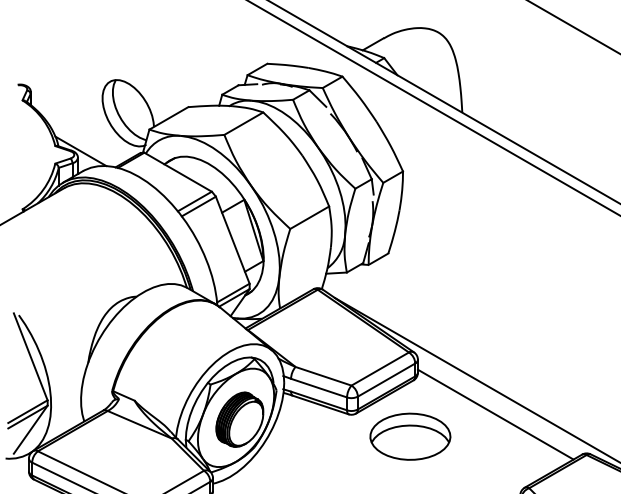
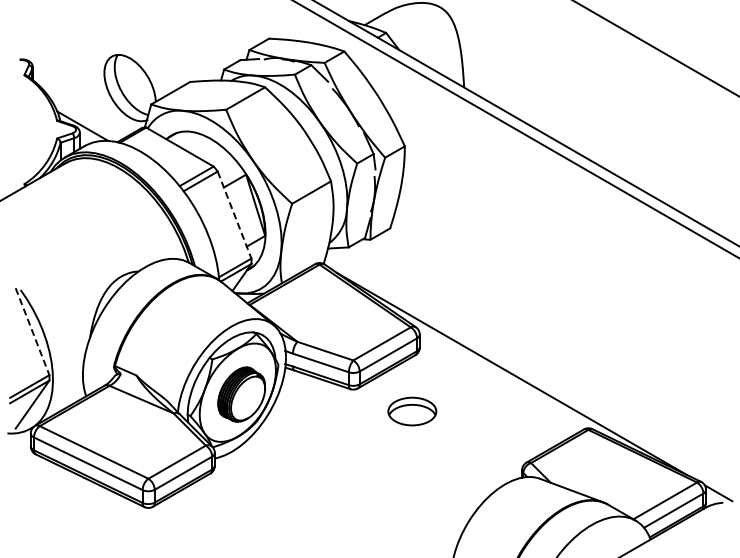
line: (232, 240) -> (234, 215), solid -> dashed
line: (30, 356) -> (32, 331), solid -> dashed
line: (495, 414) -> (497, 389), removed
part: (410, 436) -> (412, 411), size x0.6

